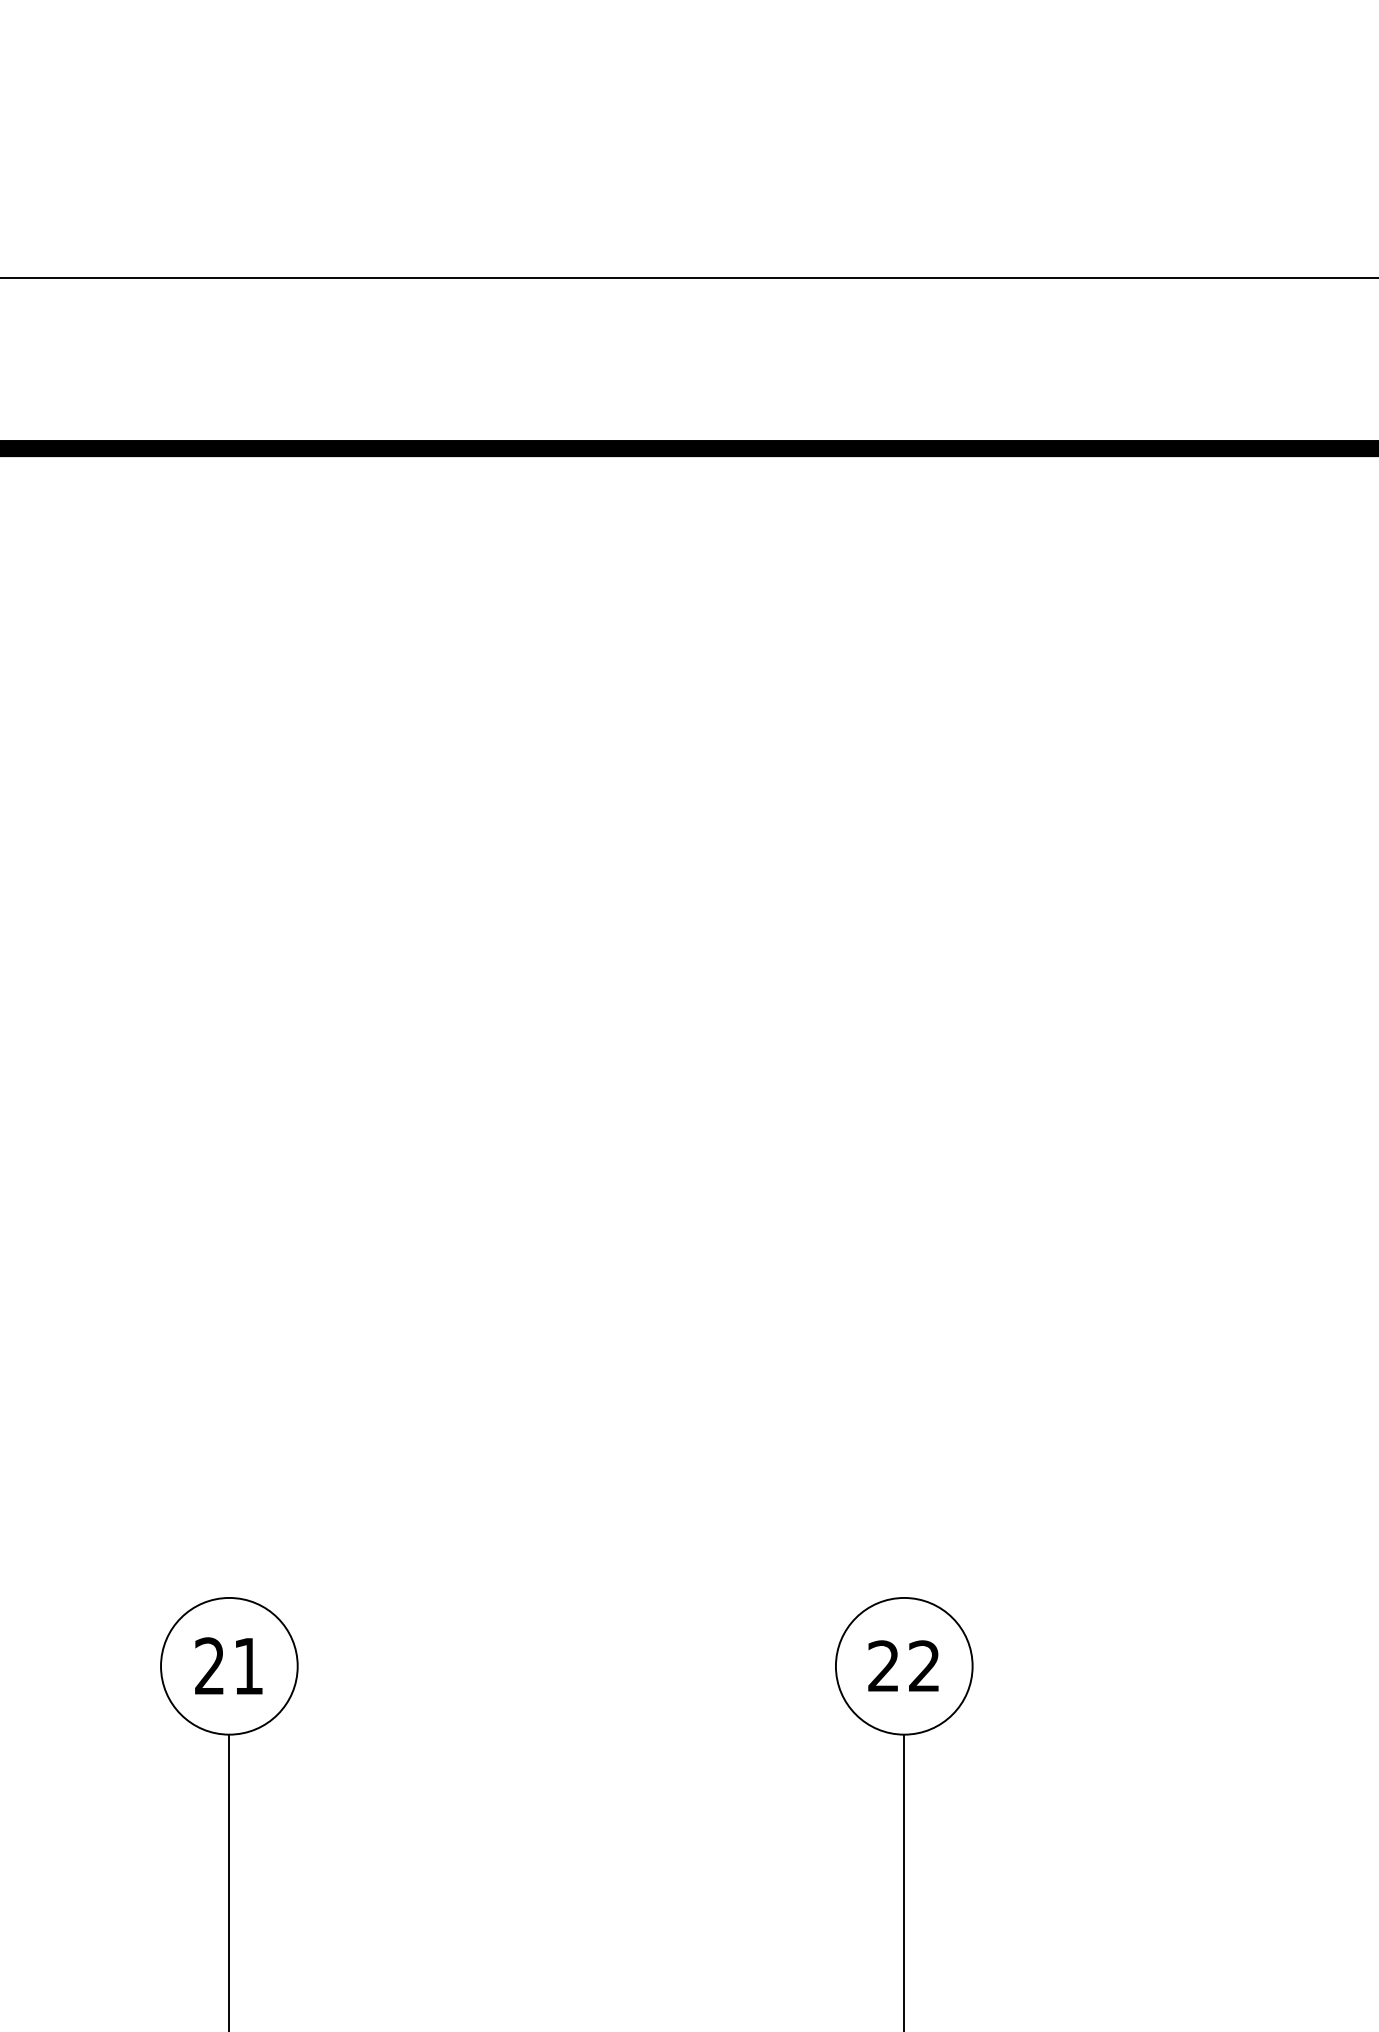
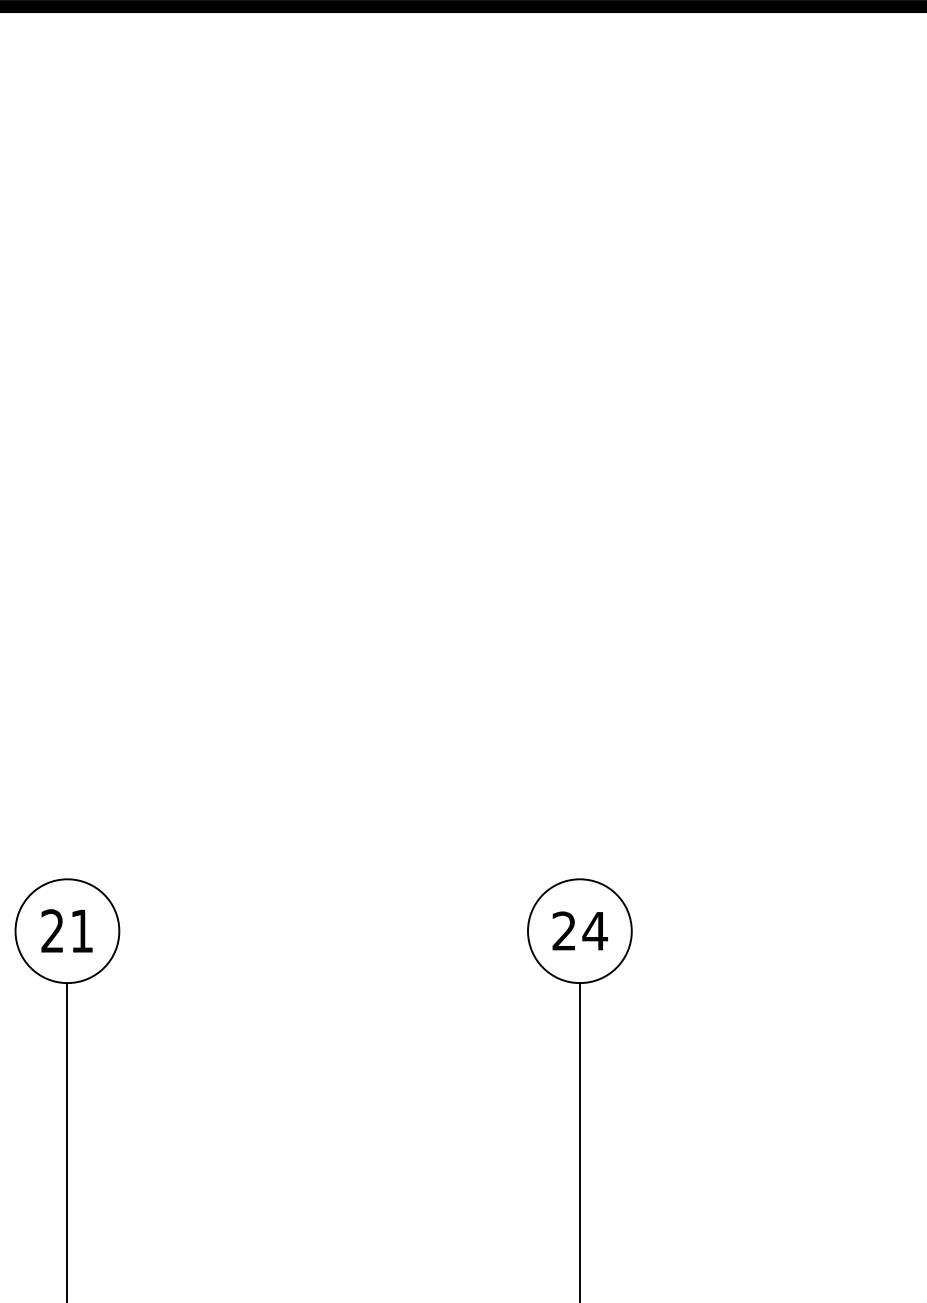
text: (924, 1665) -> (595, 930), 22 -> 24

